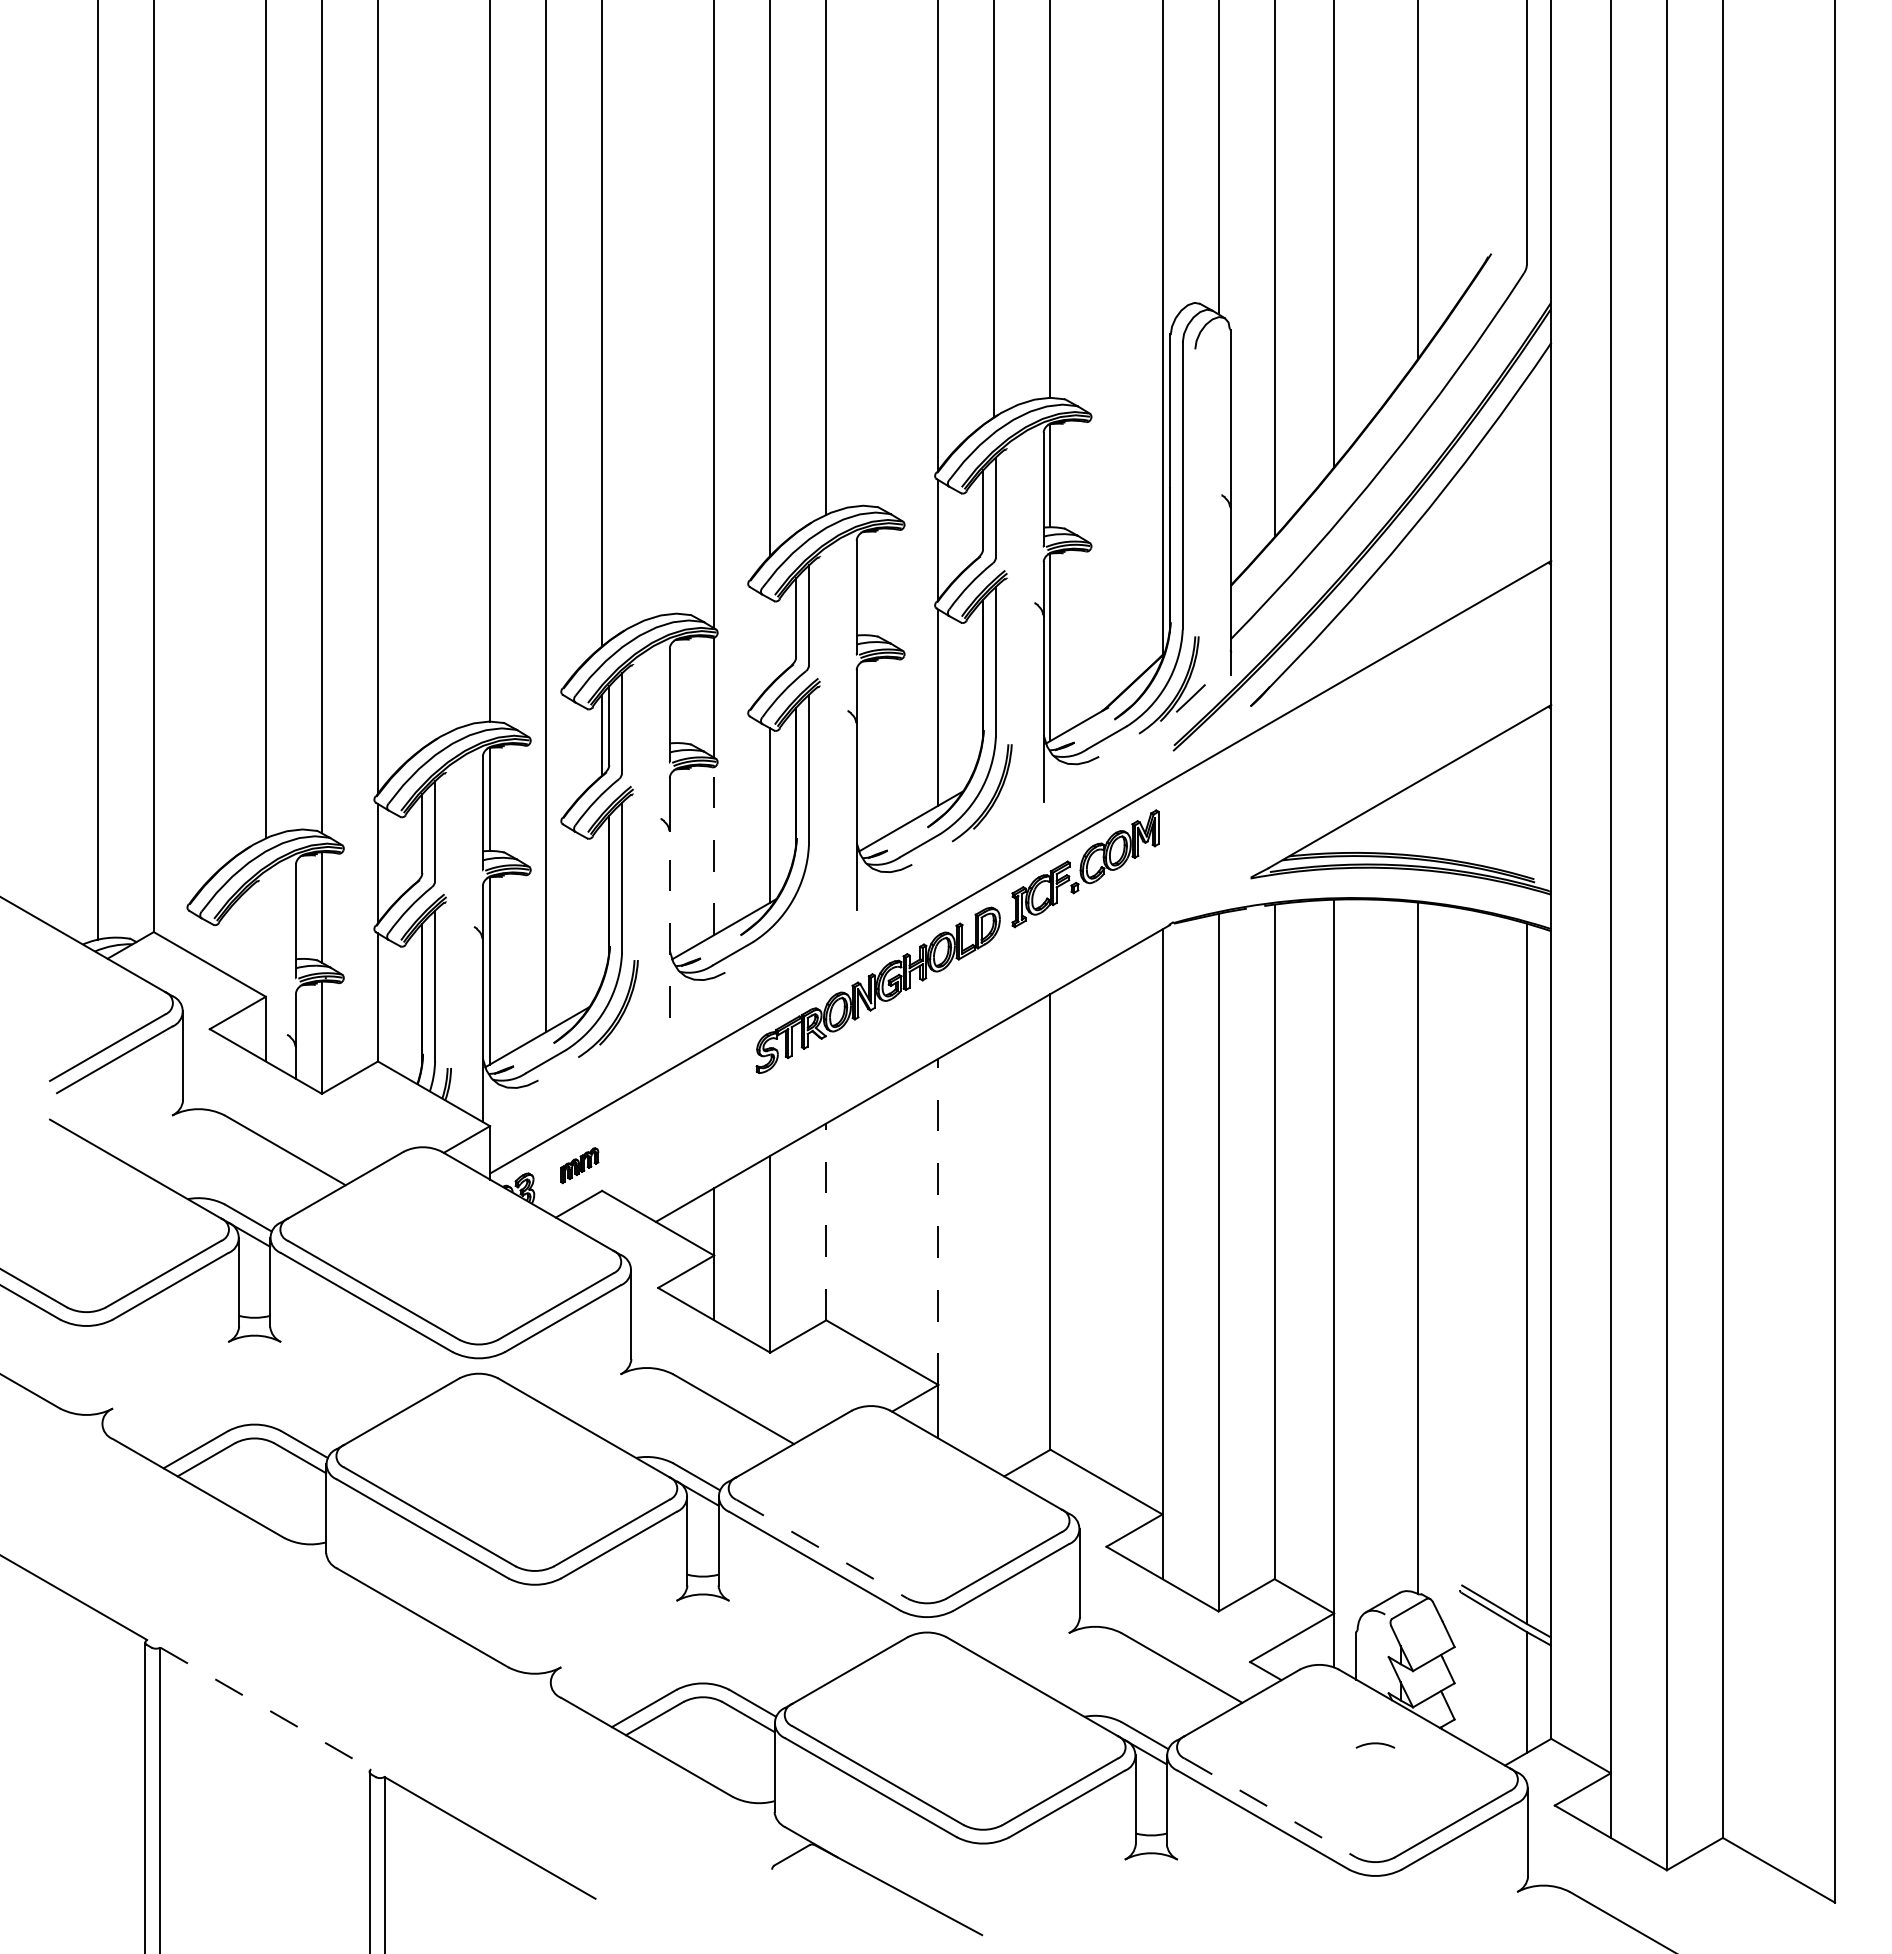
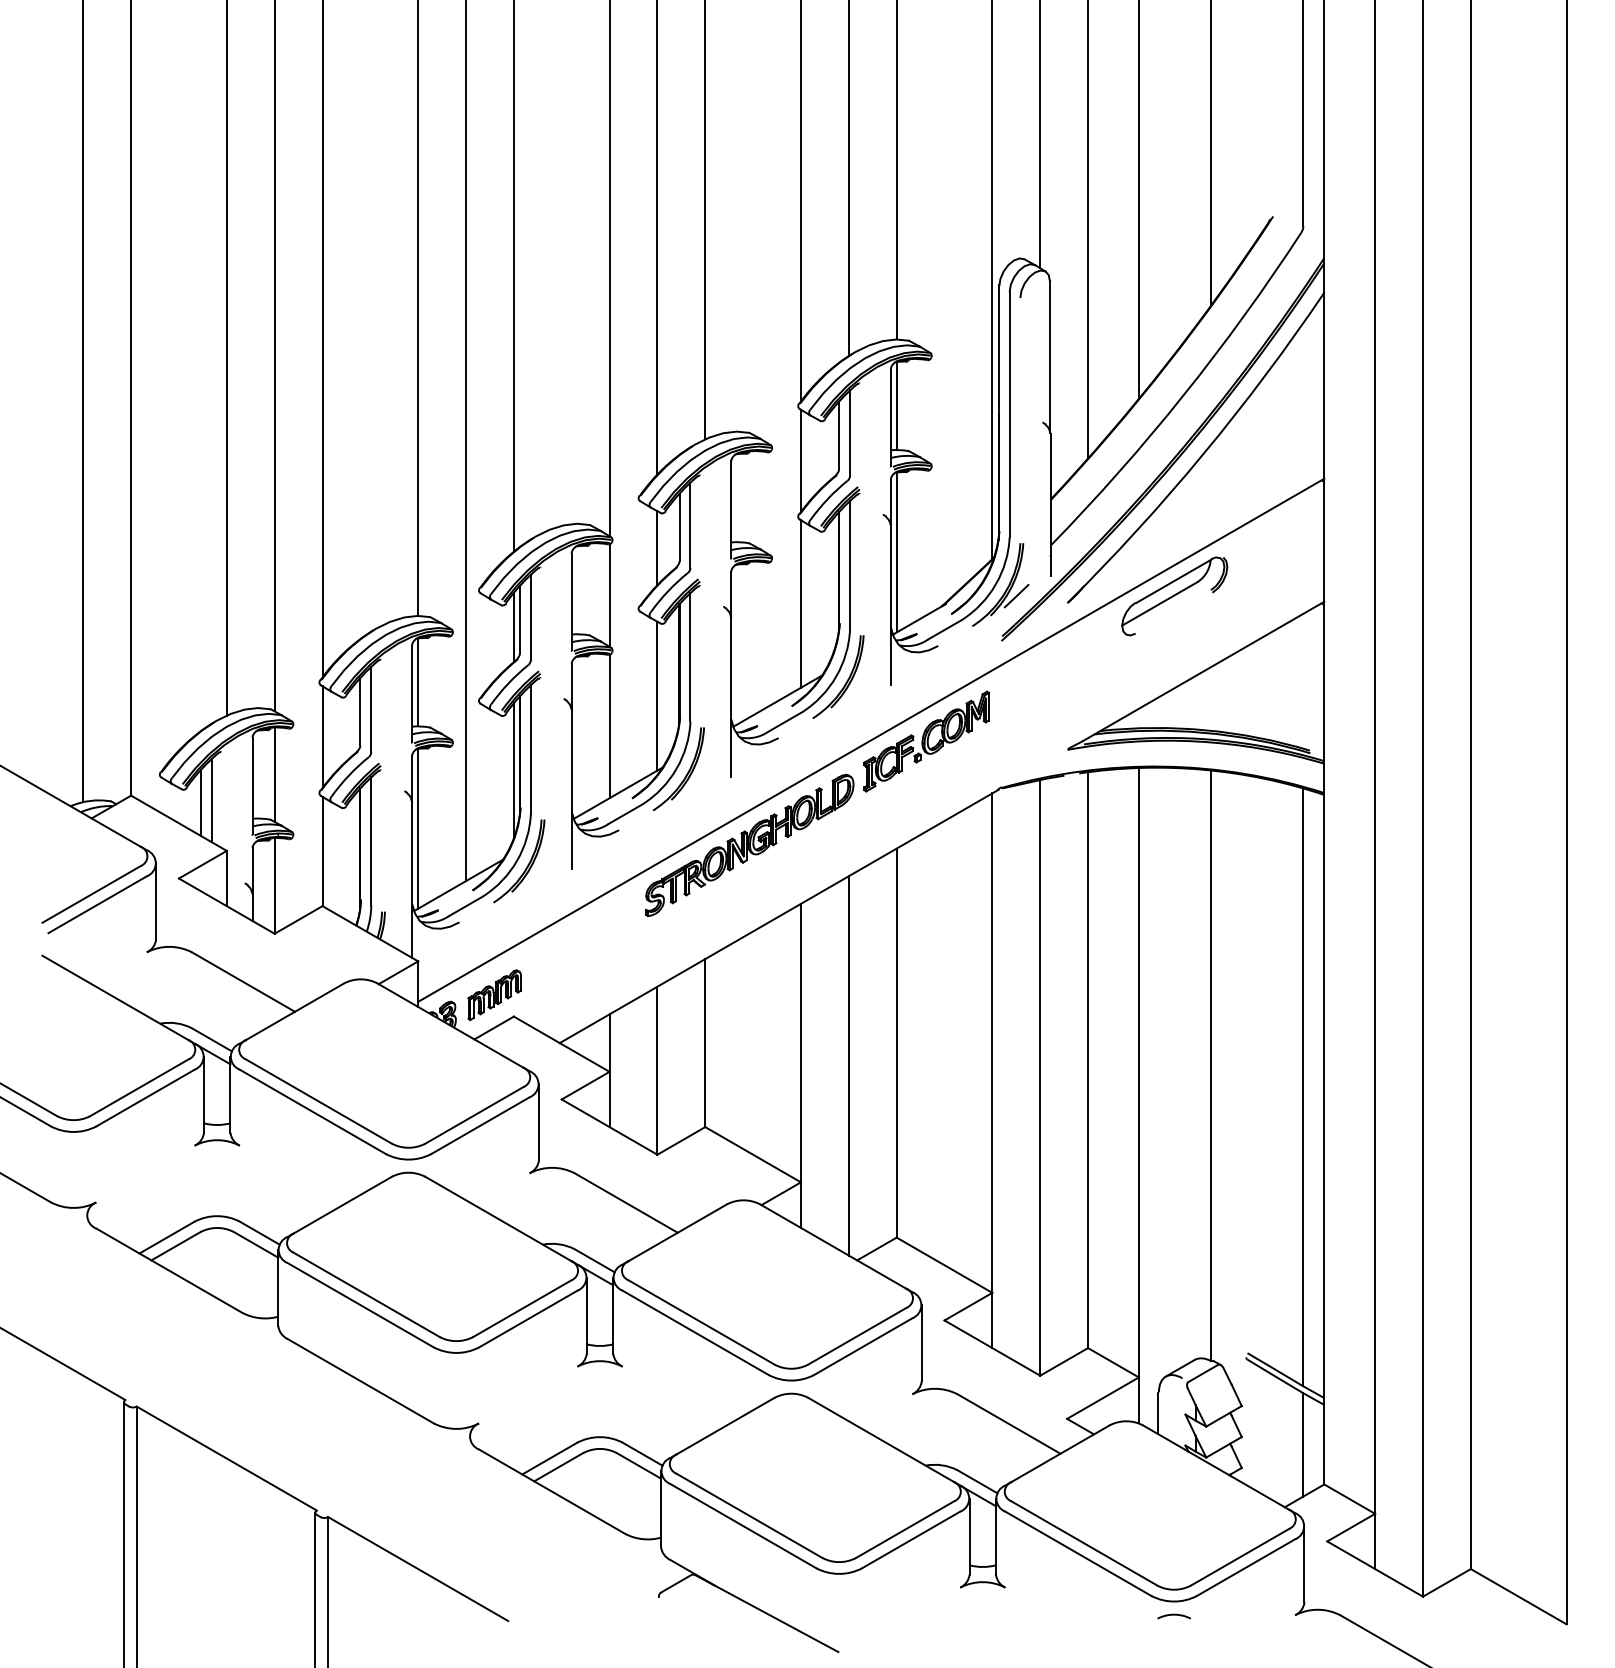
line: (770, 641) -> (657, 547), added
part: (1375, 698) -> (1174, 596), added
line: (714, 851) -> (609, 726), dashed -> solid
line: (602, 902) -> (514, 770), added
part: (804, 906) -> (686, 773), added
line: (669, 924) -> (571, 789), dashed -> solid
line: (248, 937) -> (211, 800), added
line: (235, 940) -> (200, 802), added
part: (579, 1165) -> (494, 994), size x1.67
line: (826, 1221) -> (705, 1042), dashed -> solid
line: (938, 1221) -> (801, 1042), dashed -> solid
line: (994, 1248) -> (848, 1065), added
line: (822, 1549) -> (702, 1322), dashed -> solid
line: (265, 1708) -> (226, 1458), dashed -> solid
arc: (1375, 1744) -> (1174, 1615), moved
line: (1270, 1807) -> (1084, 1543), dashed -> solid

